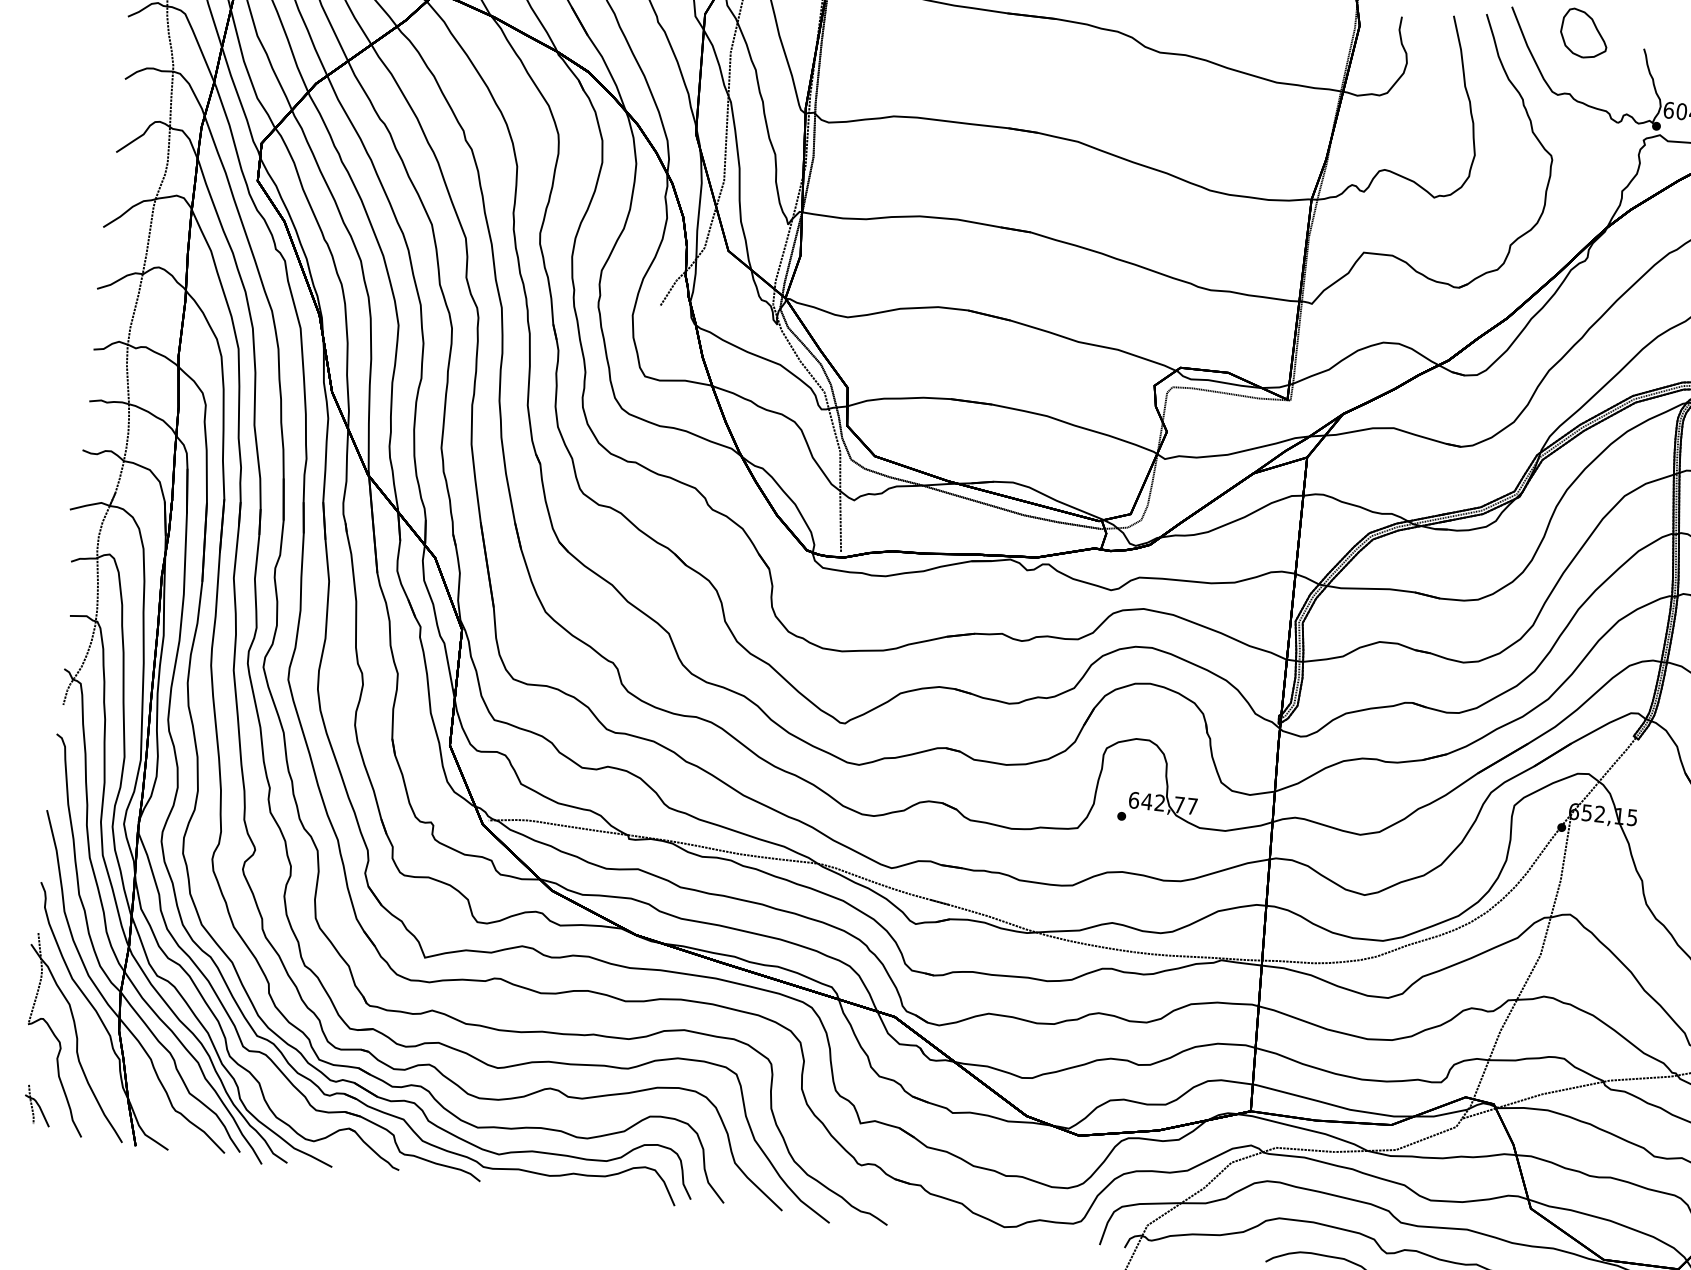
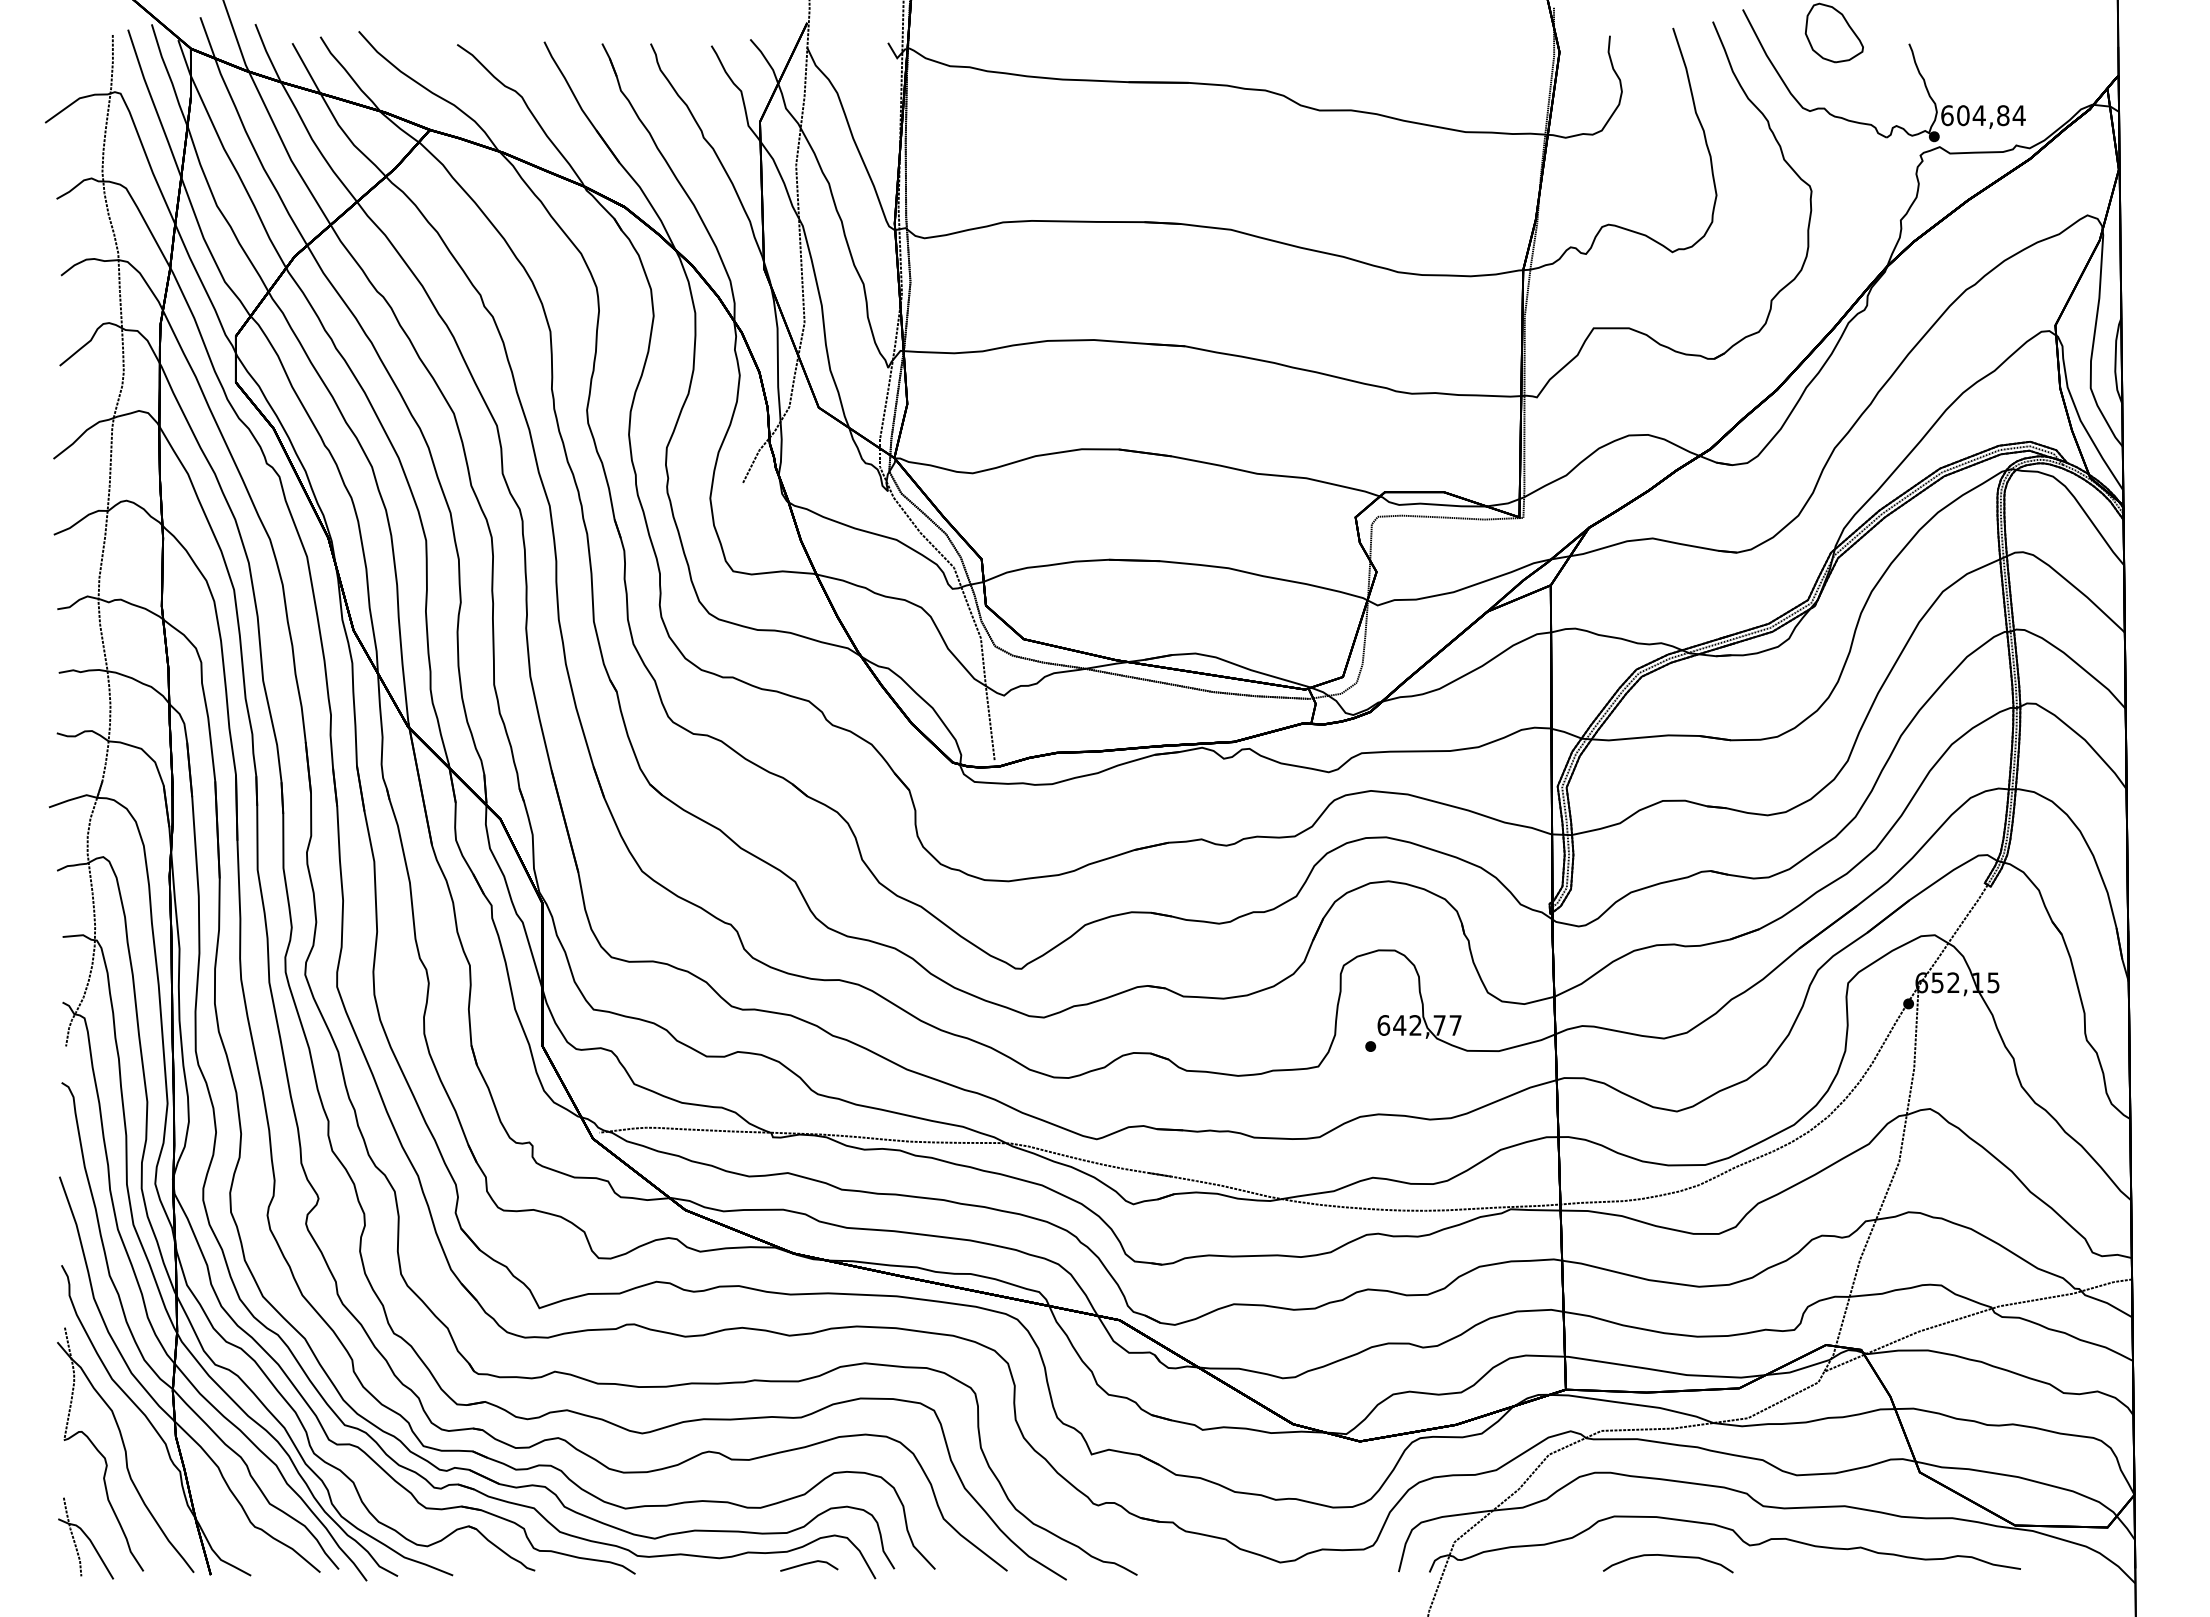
part: (37, 1105) -> (86, 1538), size x1.67
line: (621, 1188) -> (808, 1564), added

